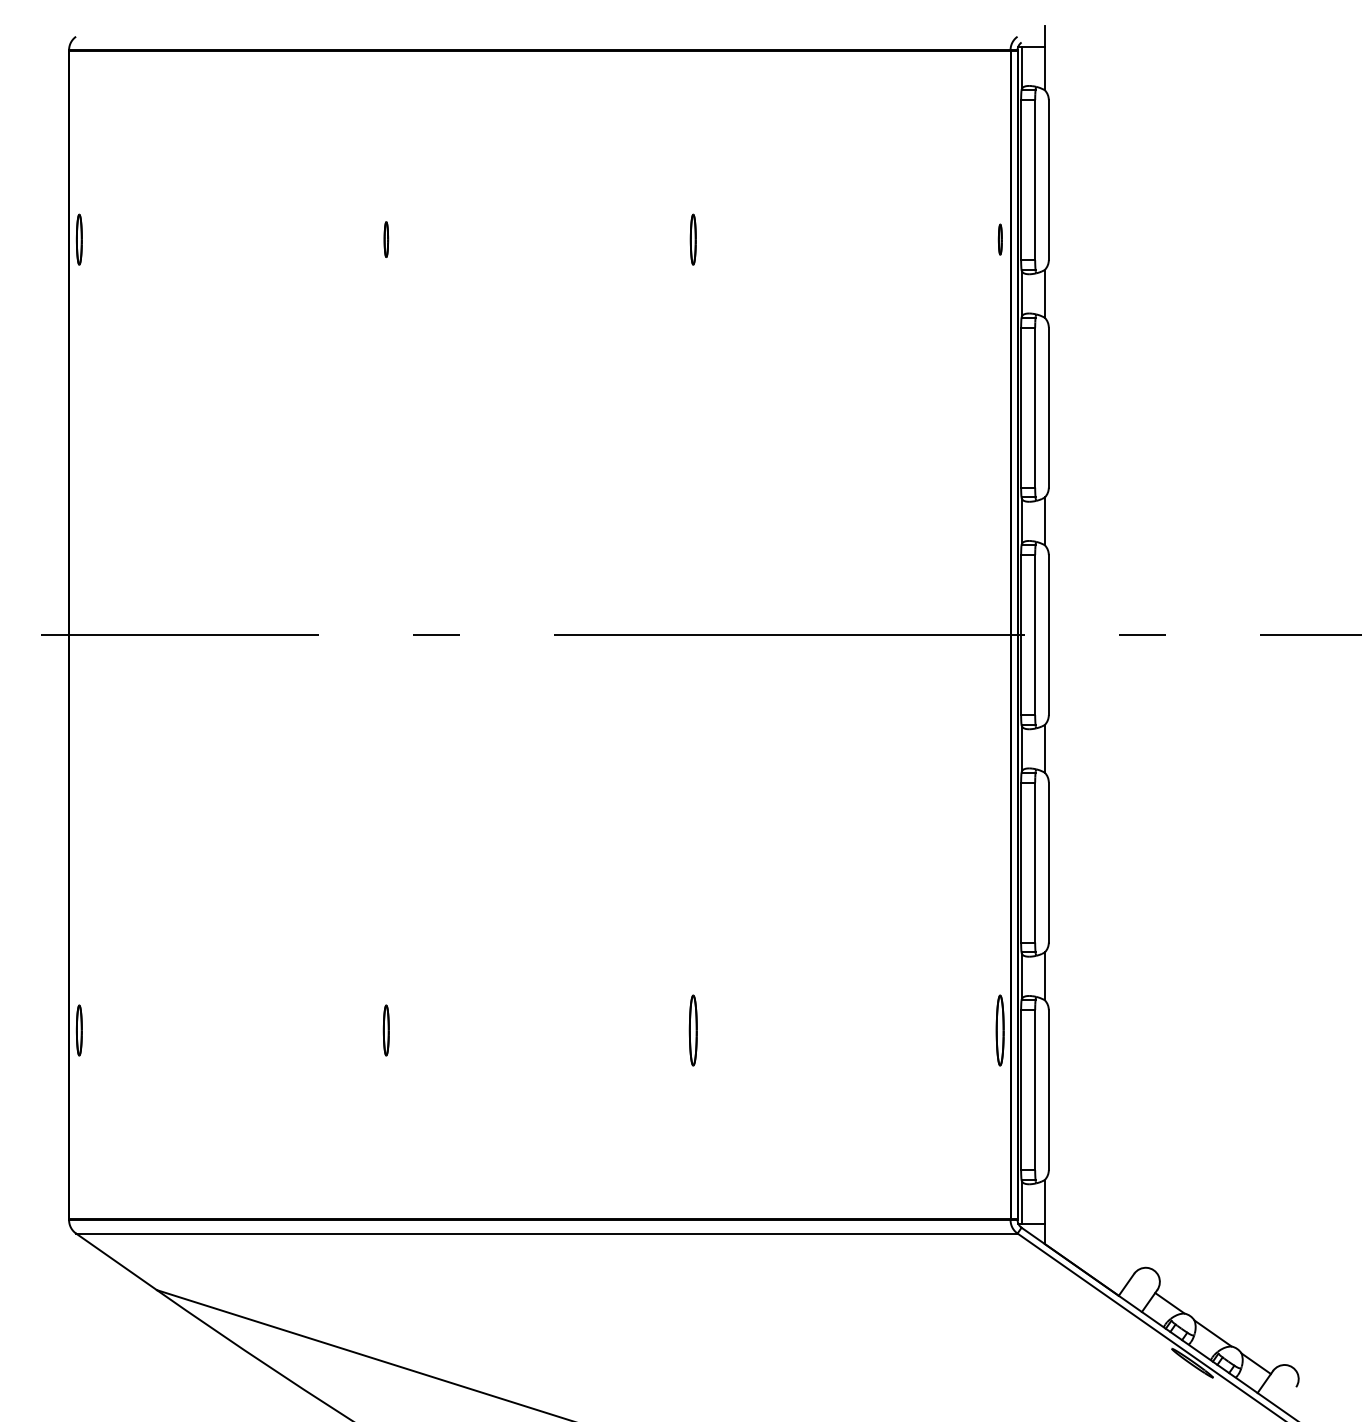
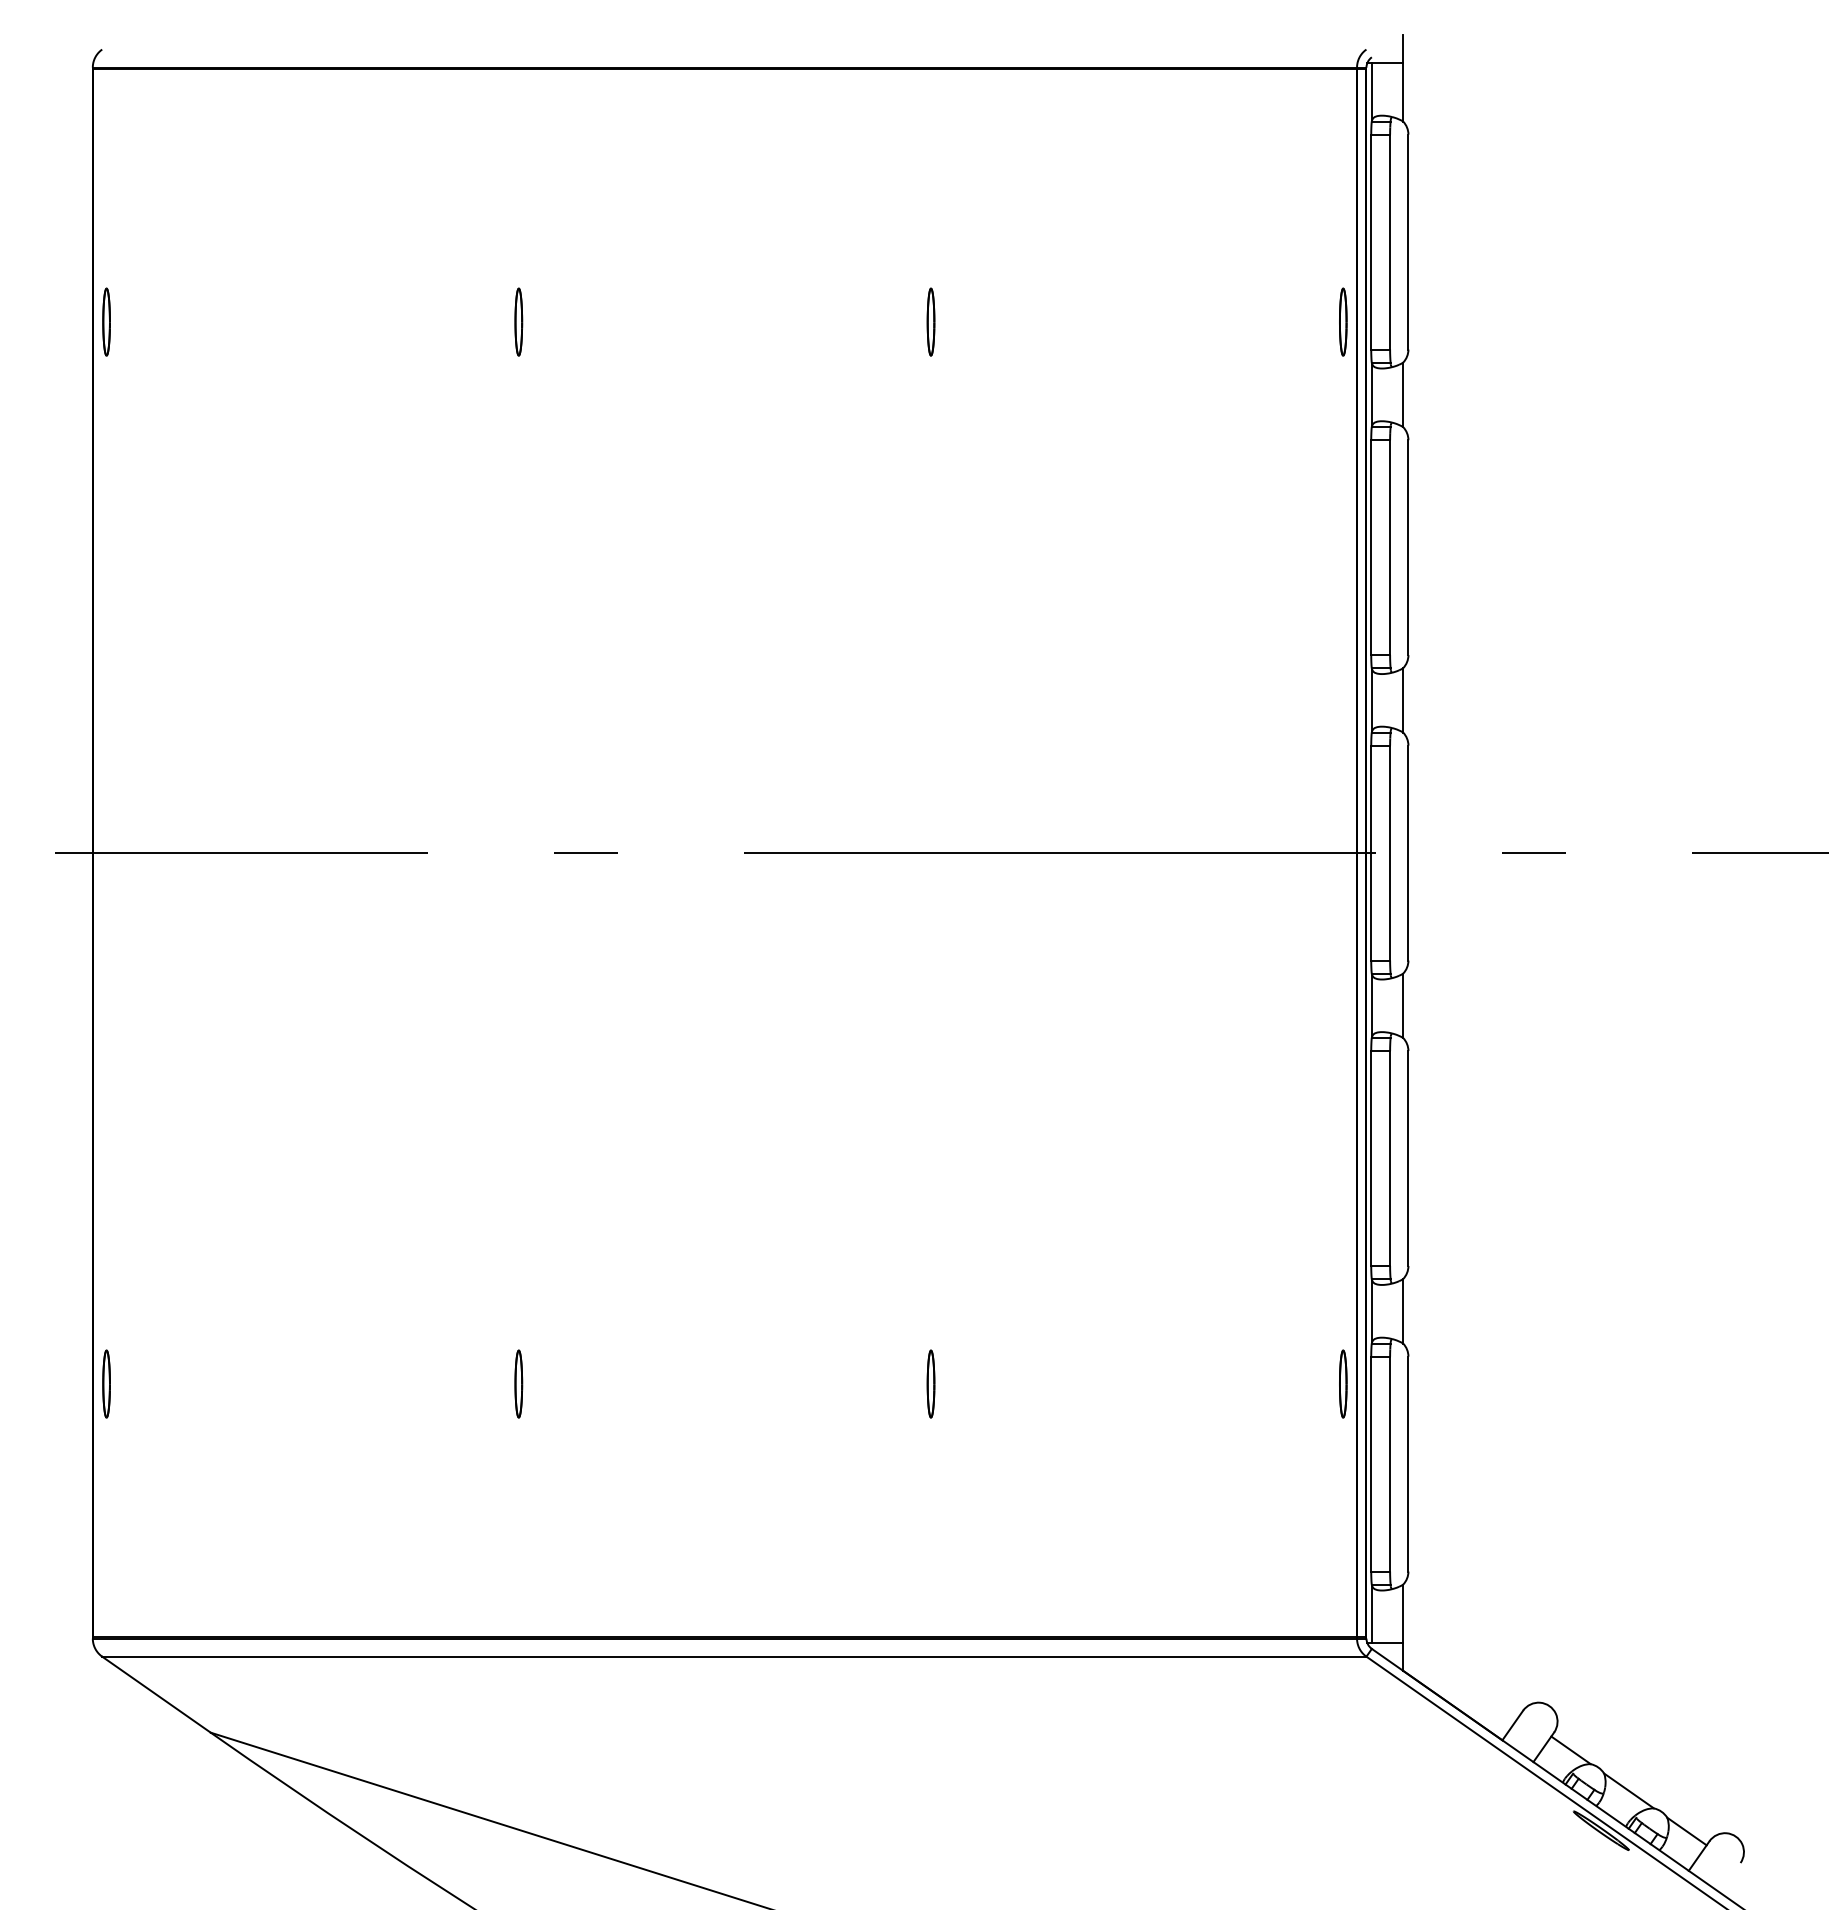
part: (386, 239) -> (518, 321), size x1.43
part: (1000, 239) -> (1343, 321), size x1.67
part: (692, 1030) -> (930, 1383), size x0.71
part: (1000, 1030) -> (1343, 1383), size x0.71

